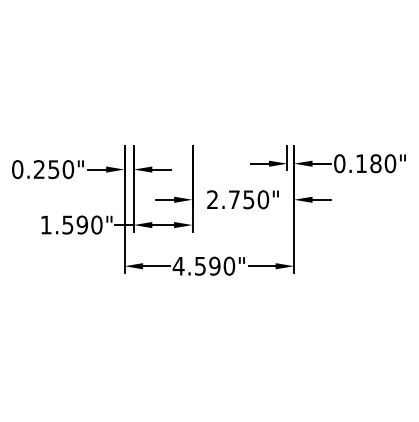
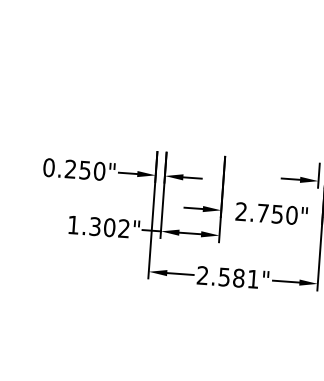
text: (82, 224) -> (109, 227), 1.590" -> 1.302"
text: (203, 265) -> (227, 276), 4.590" -> 2.581"

